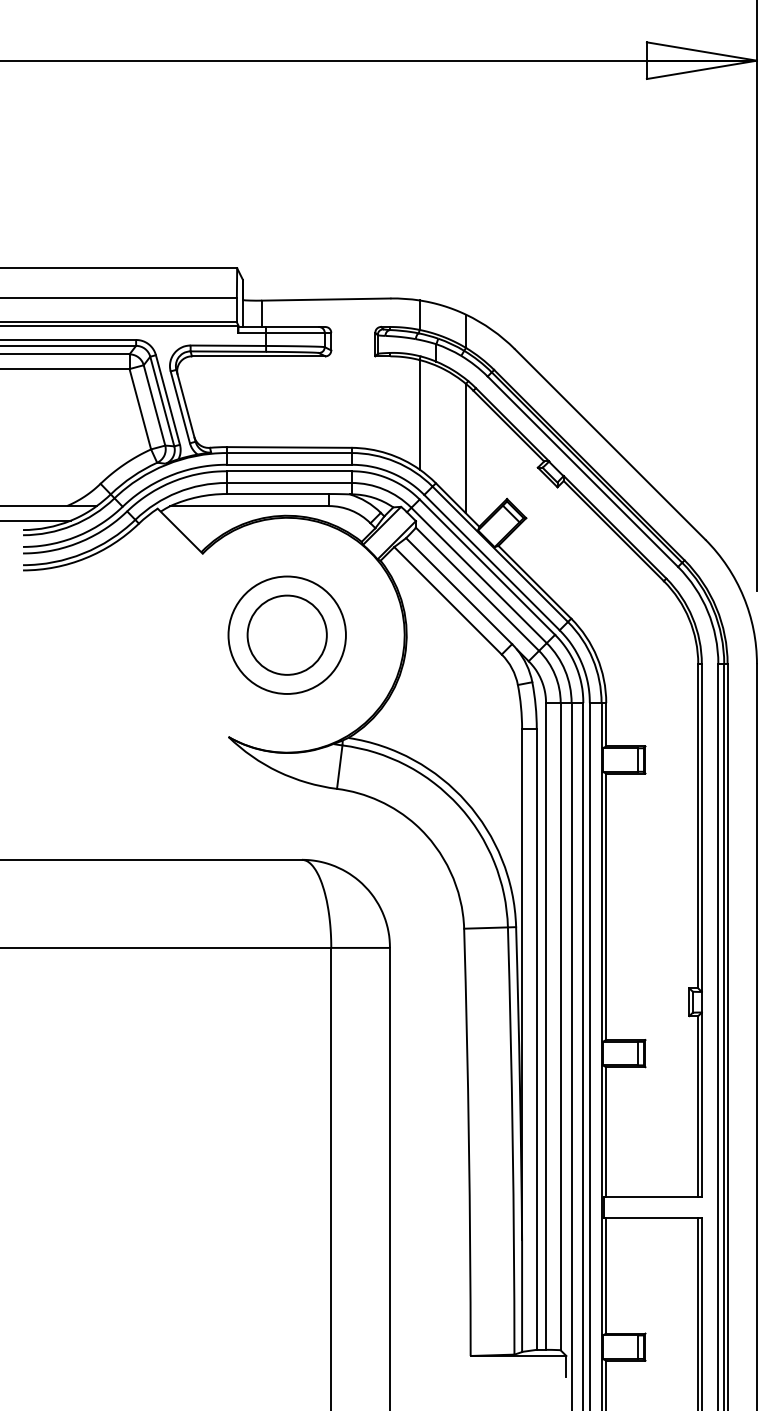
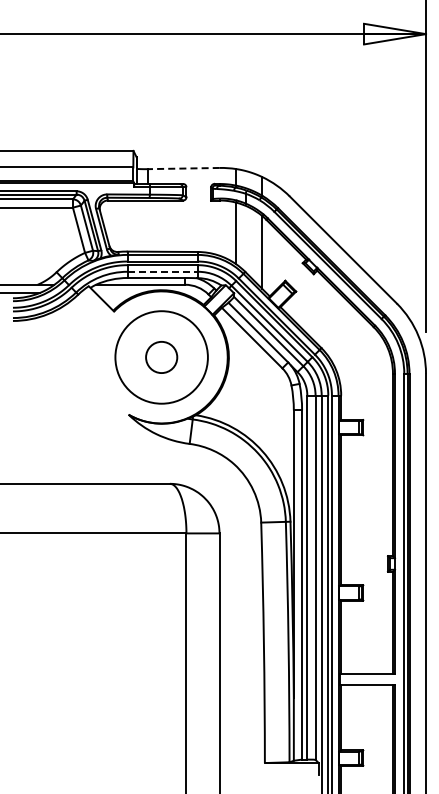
line: (326, 299) -> (183, 168), solid -> dashed
line: (290, 482) -> (163, 271), solid -> dashed
circle: (286, 635) -> (161, 357), size x0.7
circle: (286, 635) -> (161, 357), size x1.4

